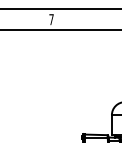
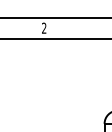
text: (51, 19) -> (44, 28), 7 -> 2

